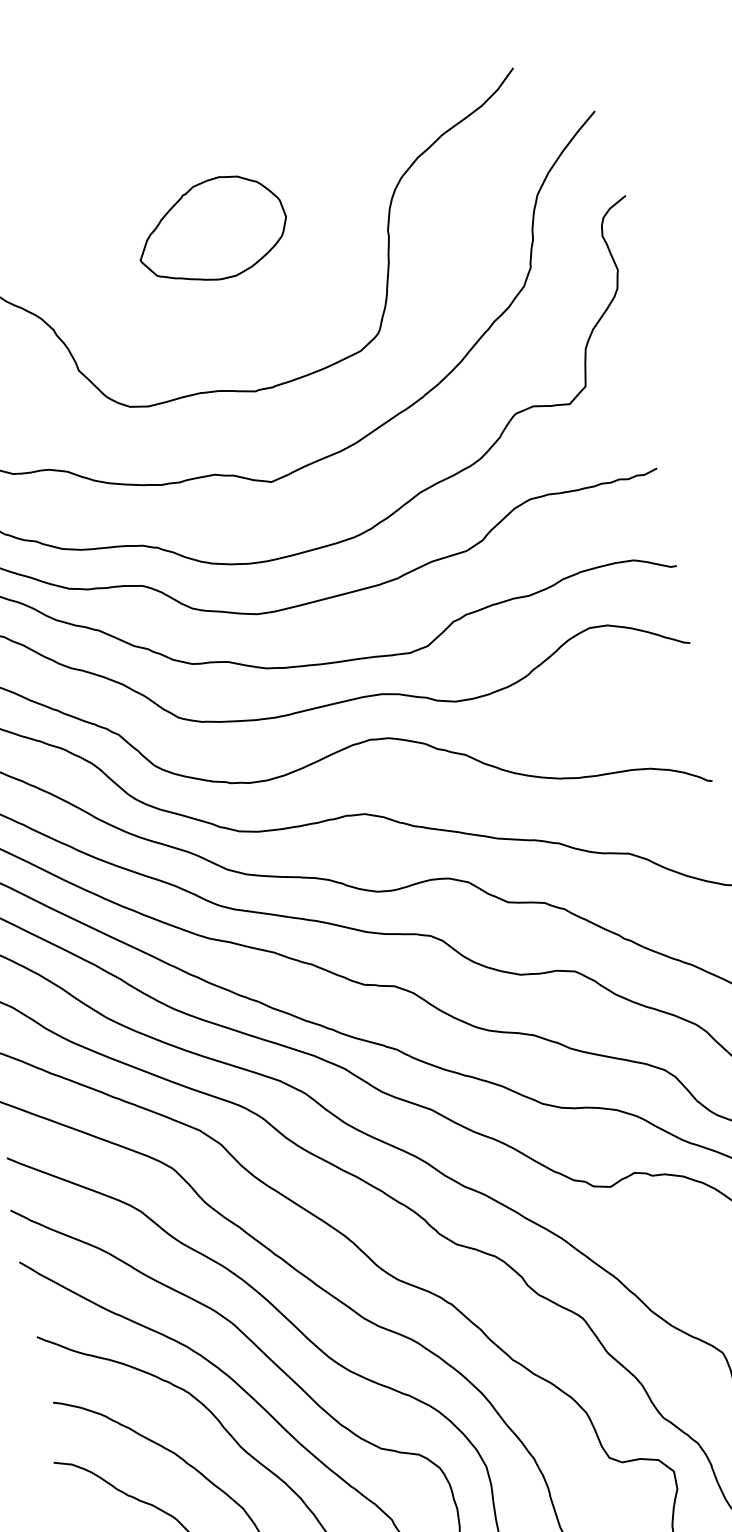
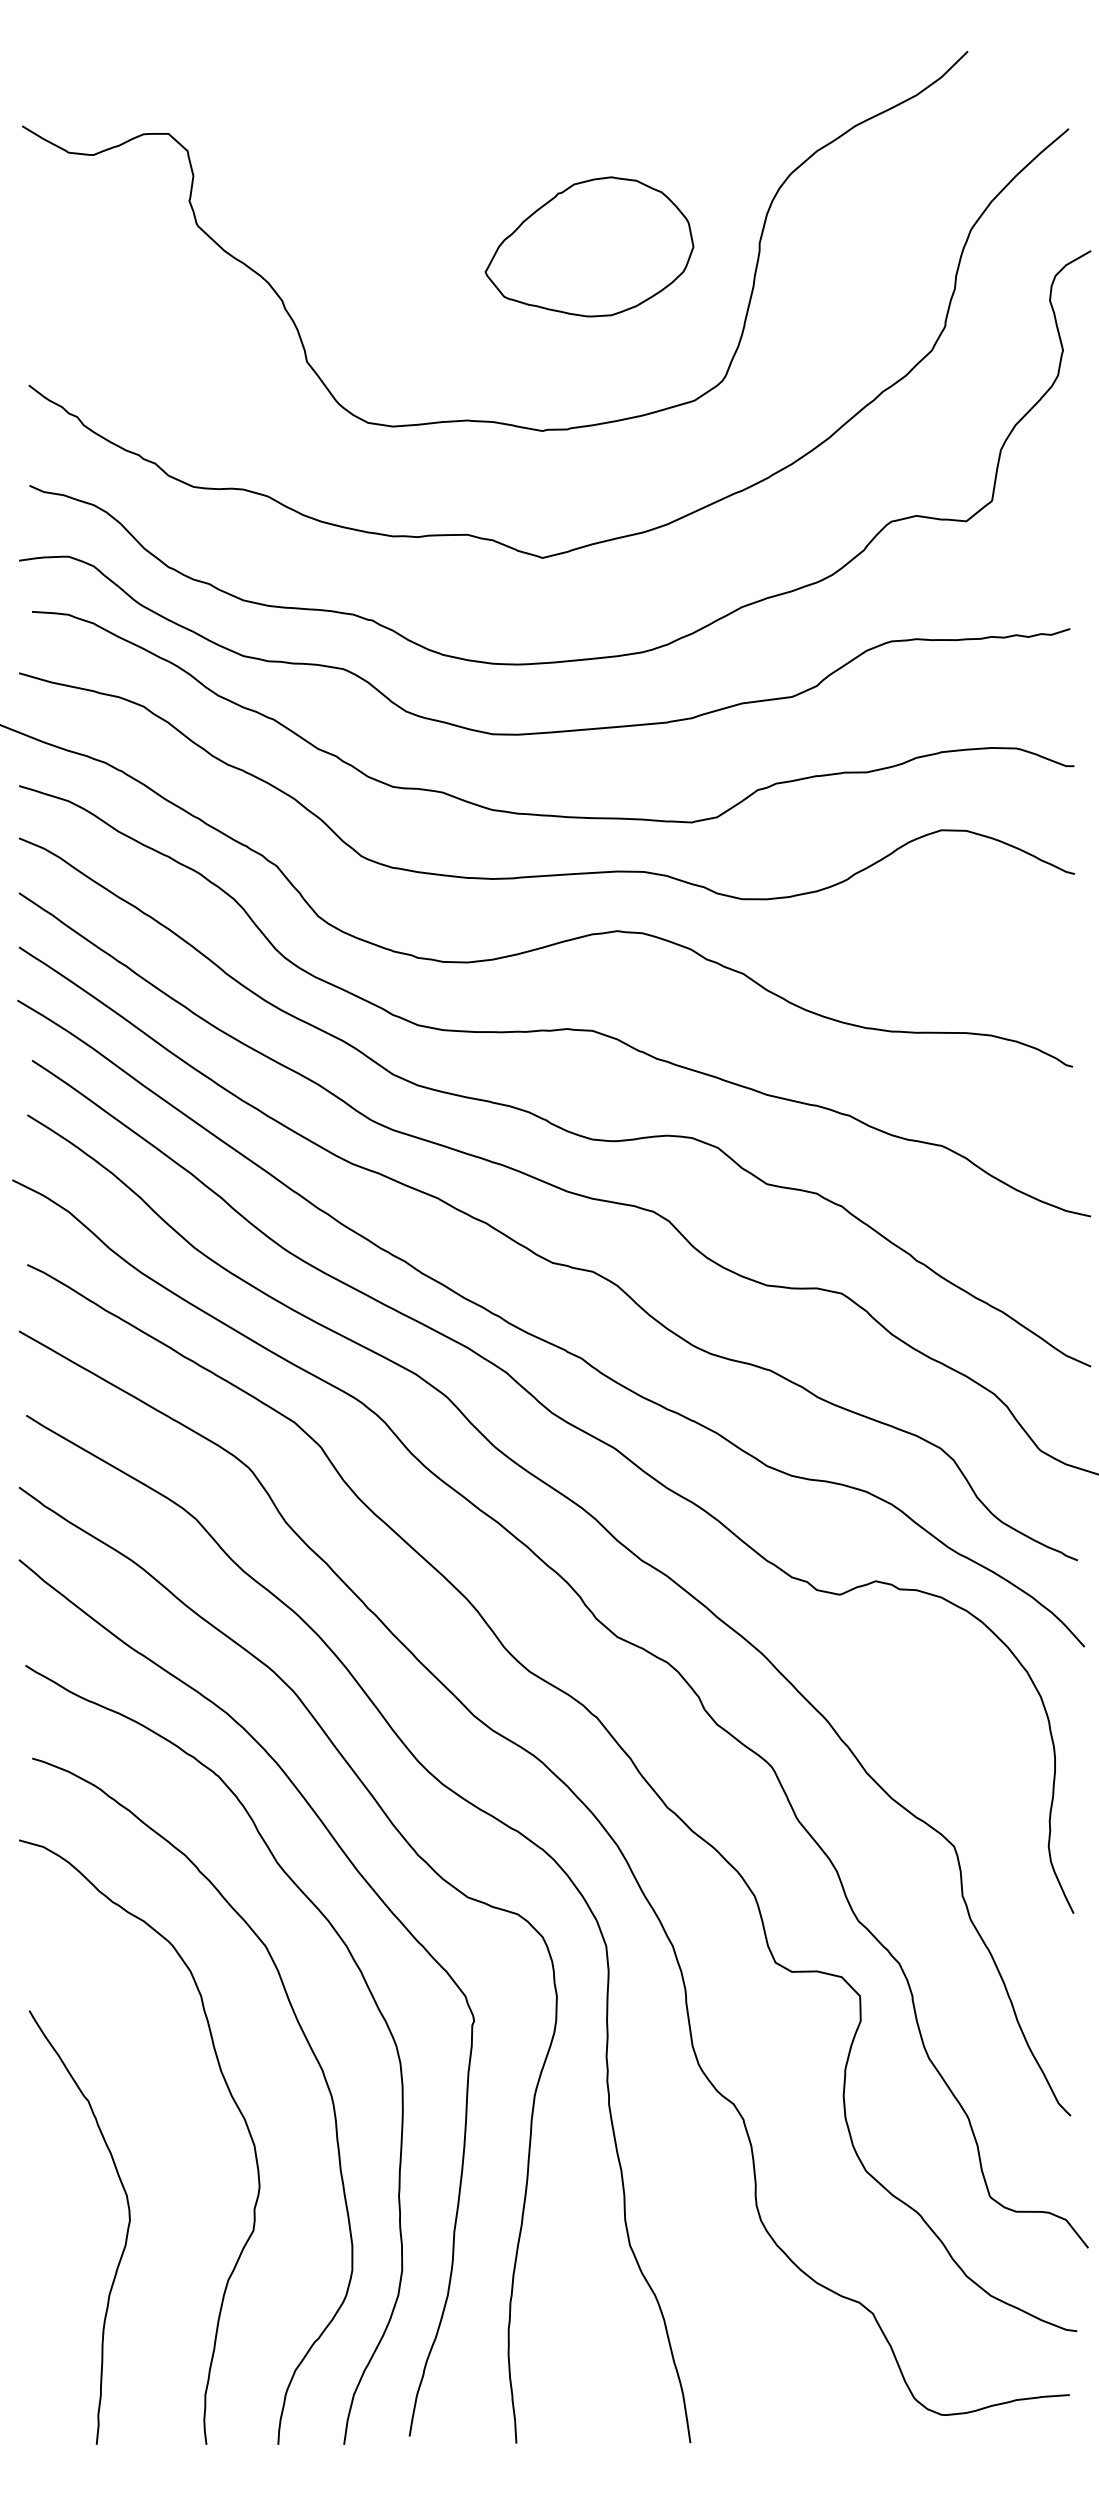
part: (211, 229) -> (589, 246), moved

